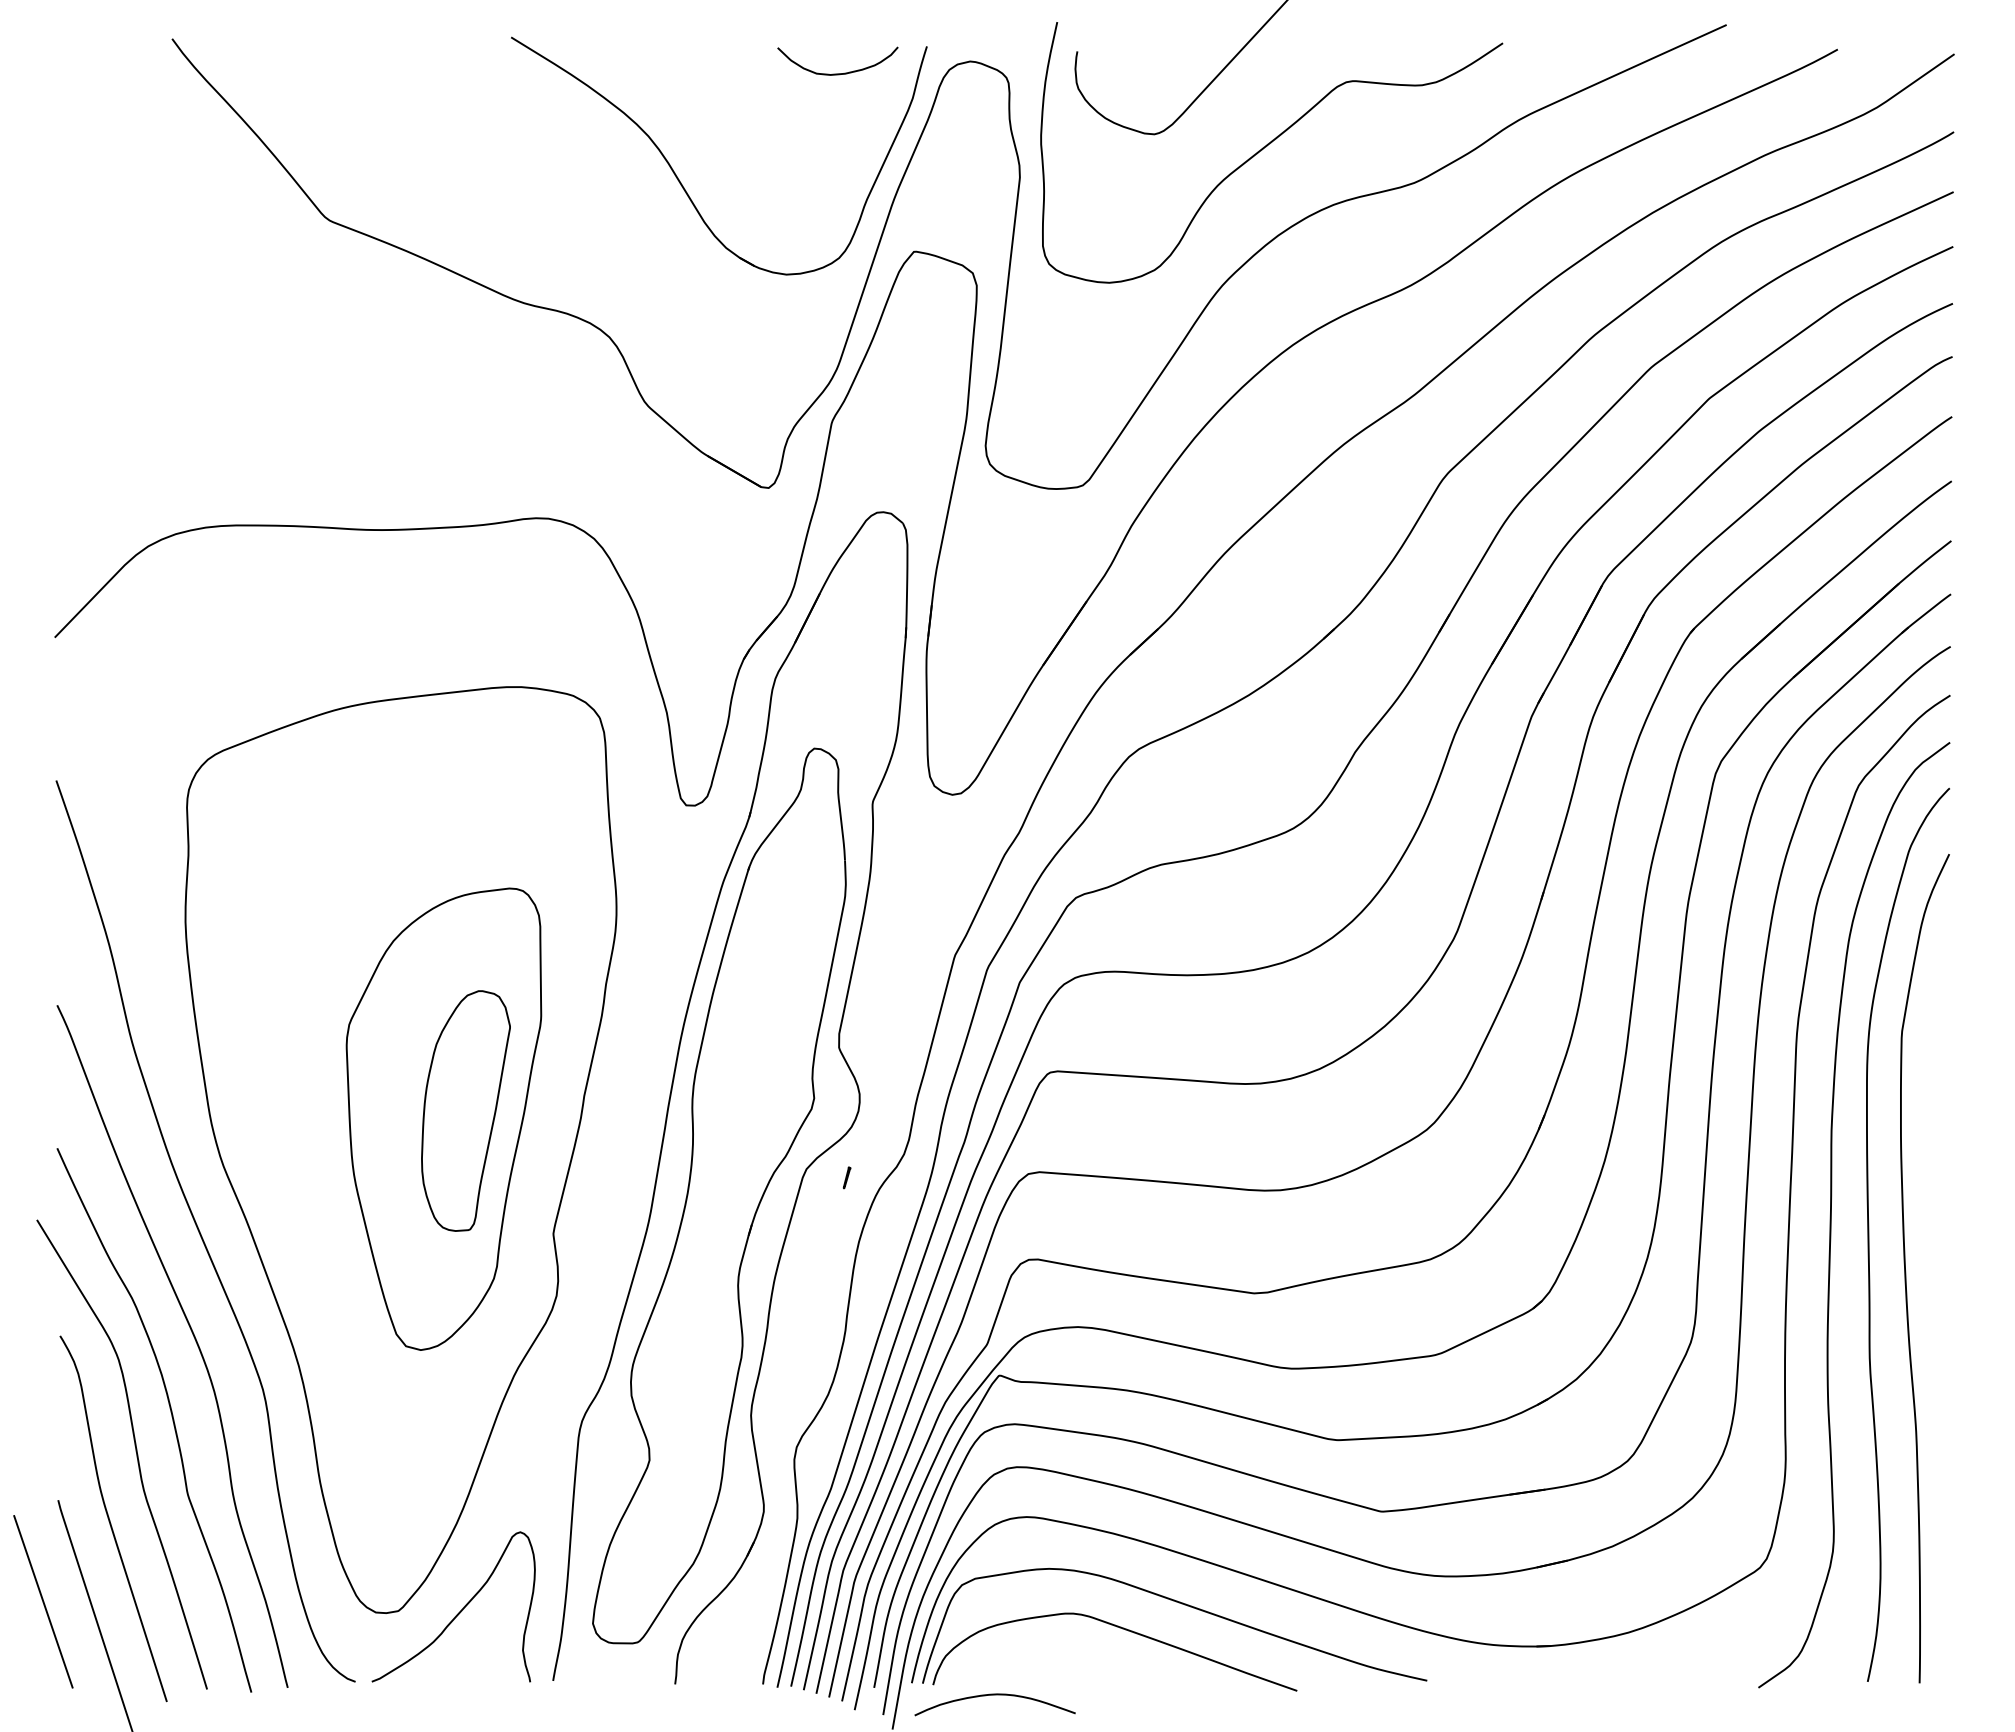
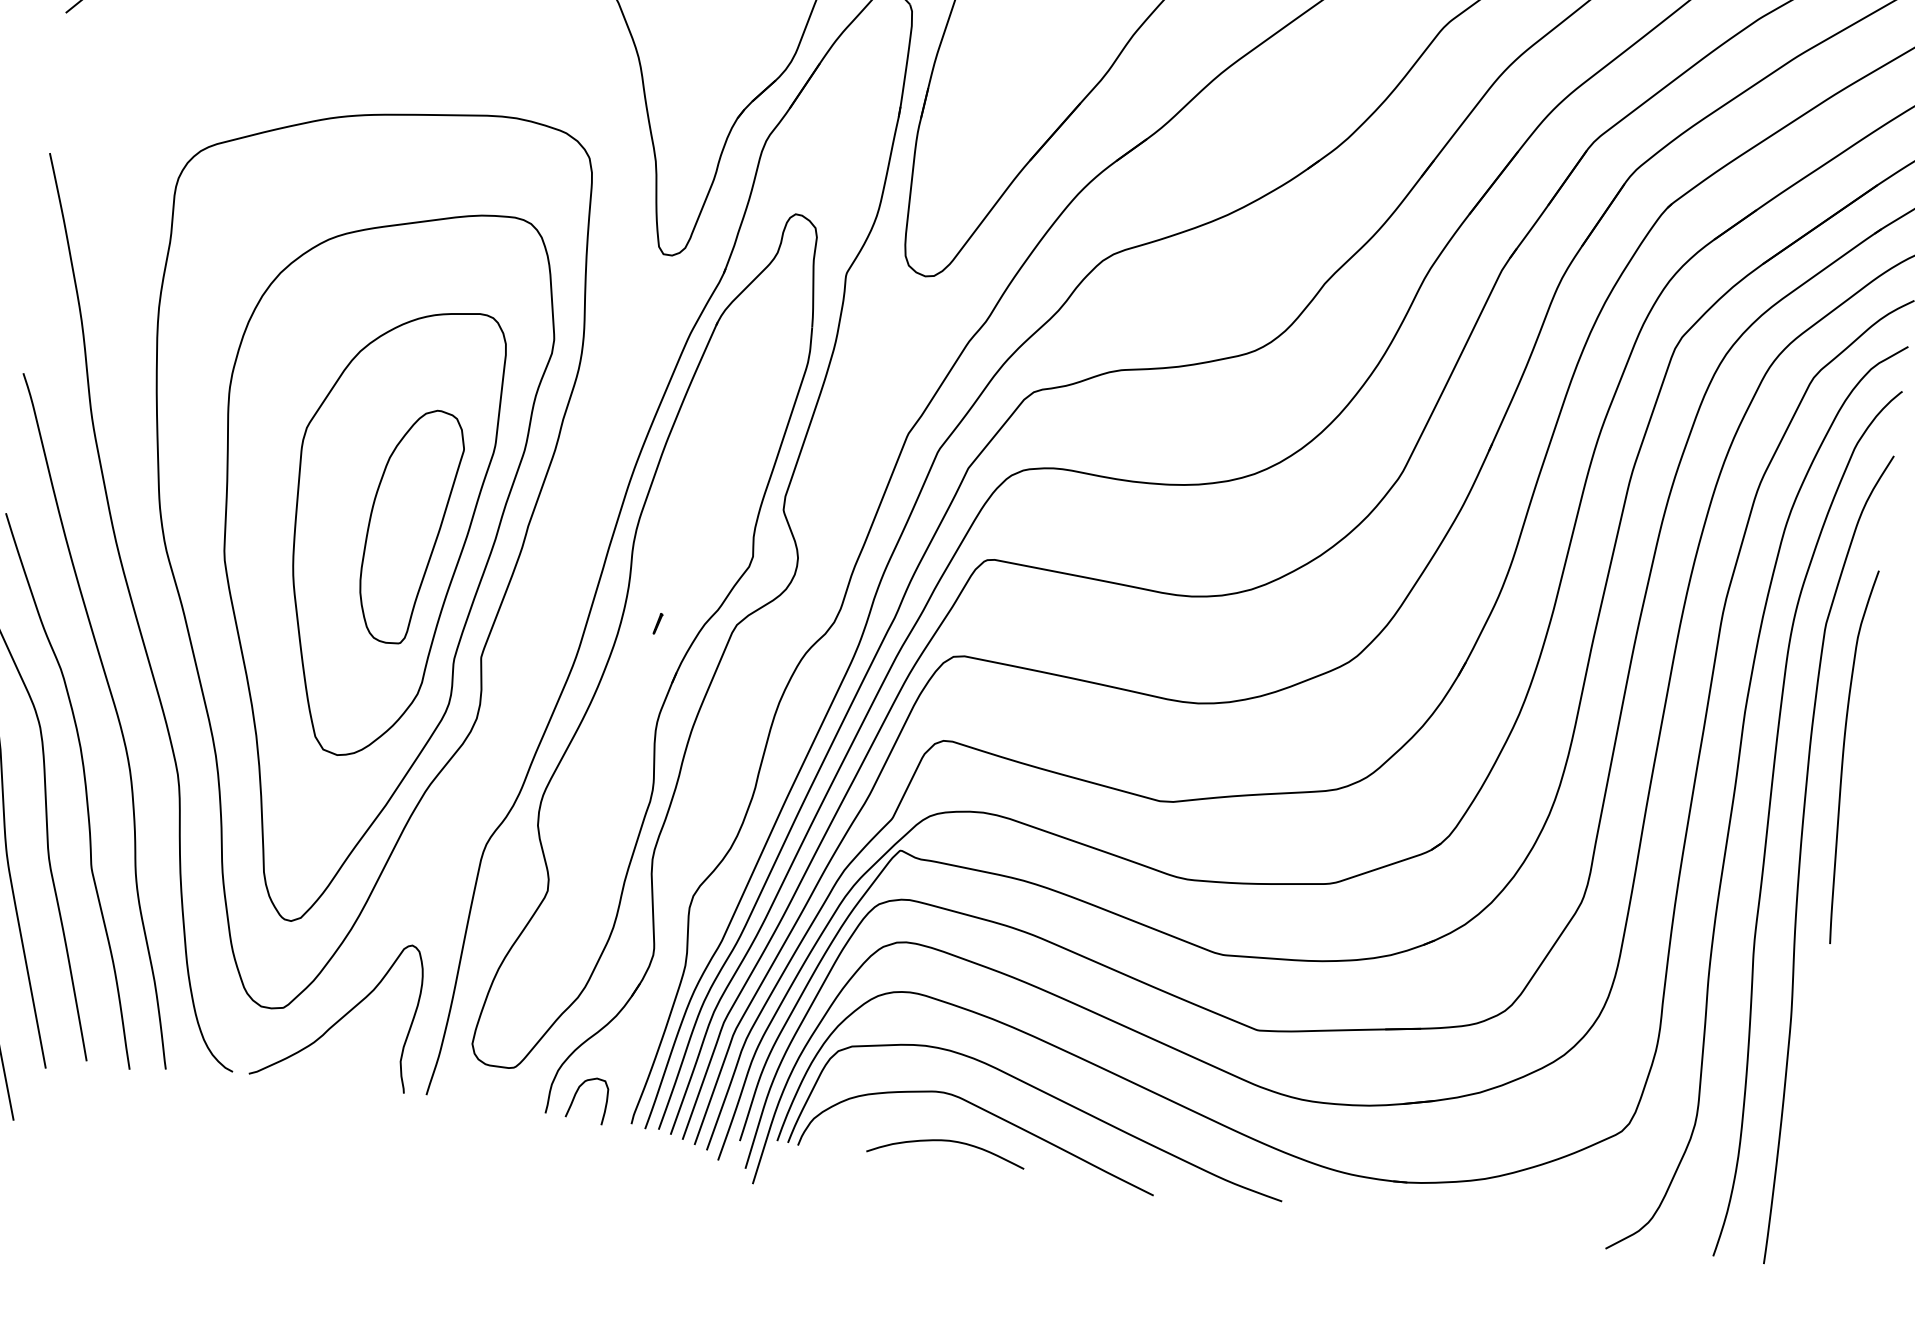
part: (426, 1154) -> (366, 564), added
curve: (1936, 1162) -> (1843, 756), added
line: (846, 1177) -> (657, 623), moved
curve: (704, 1660) -> (577, 1093), added
curve: (994, 1695) -> (946, 1141), moved

